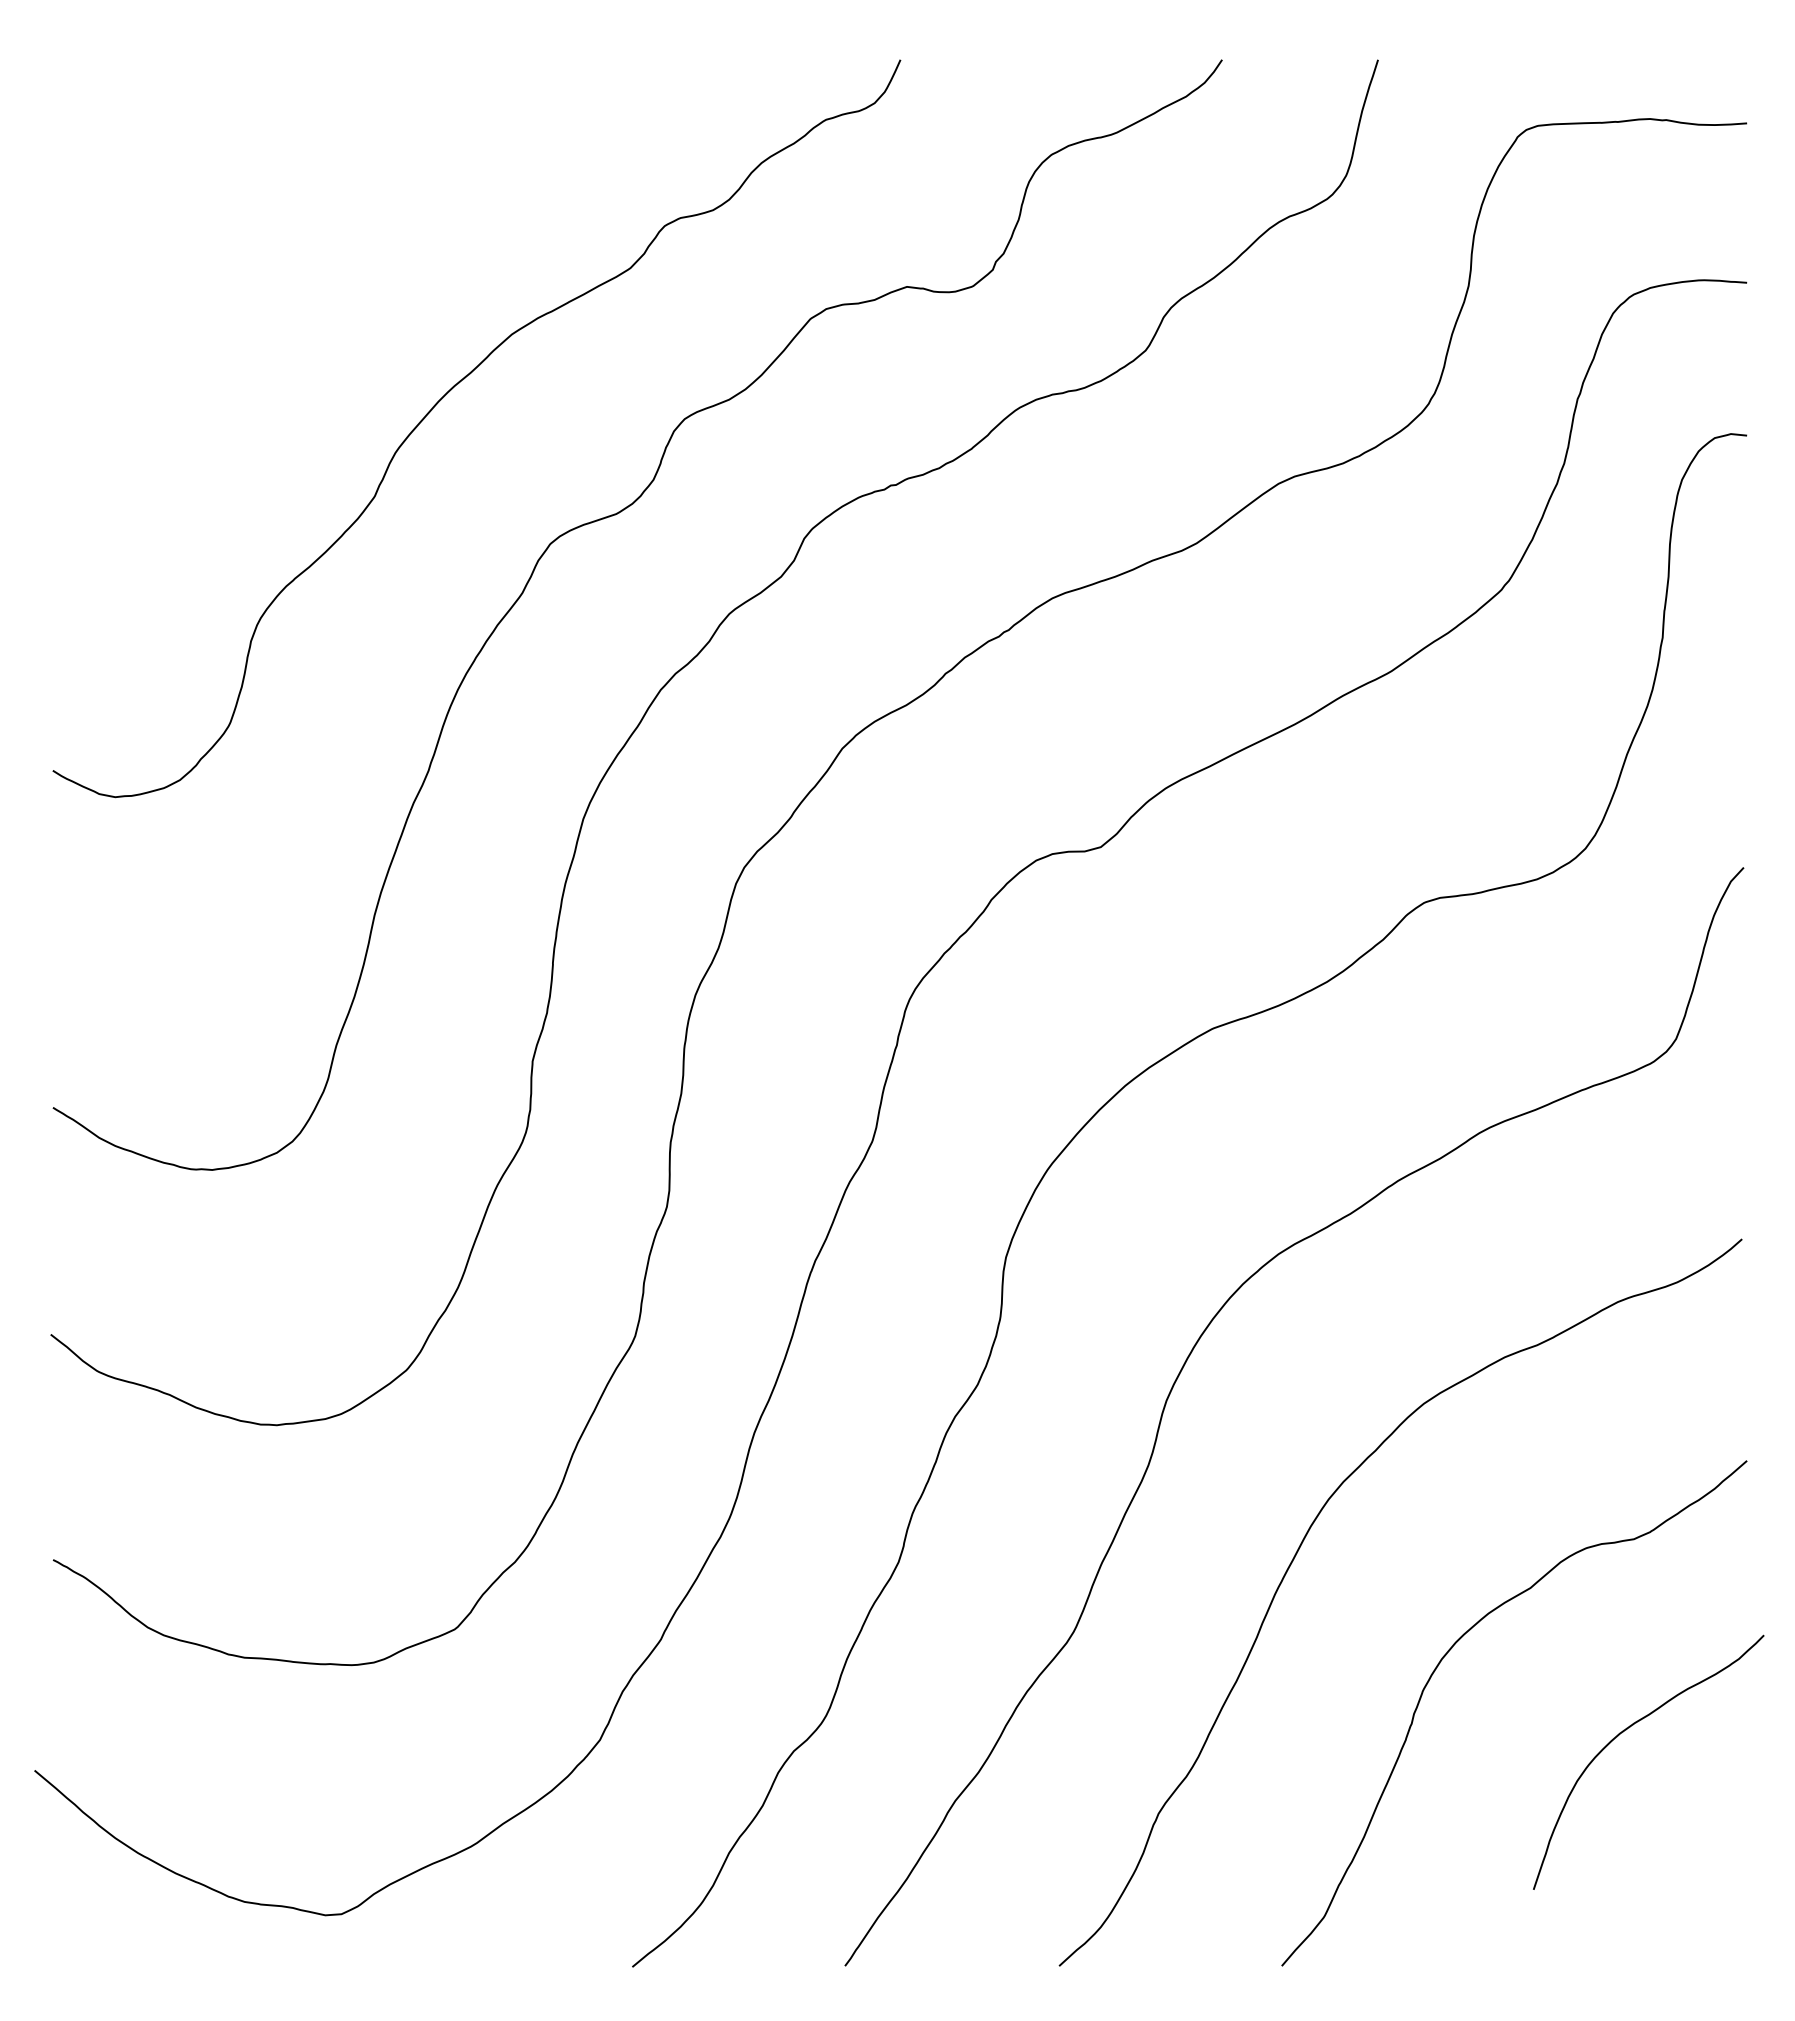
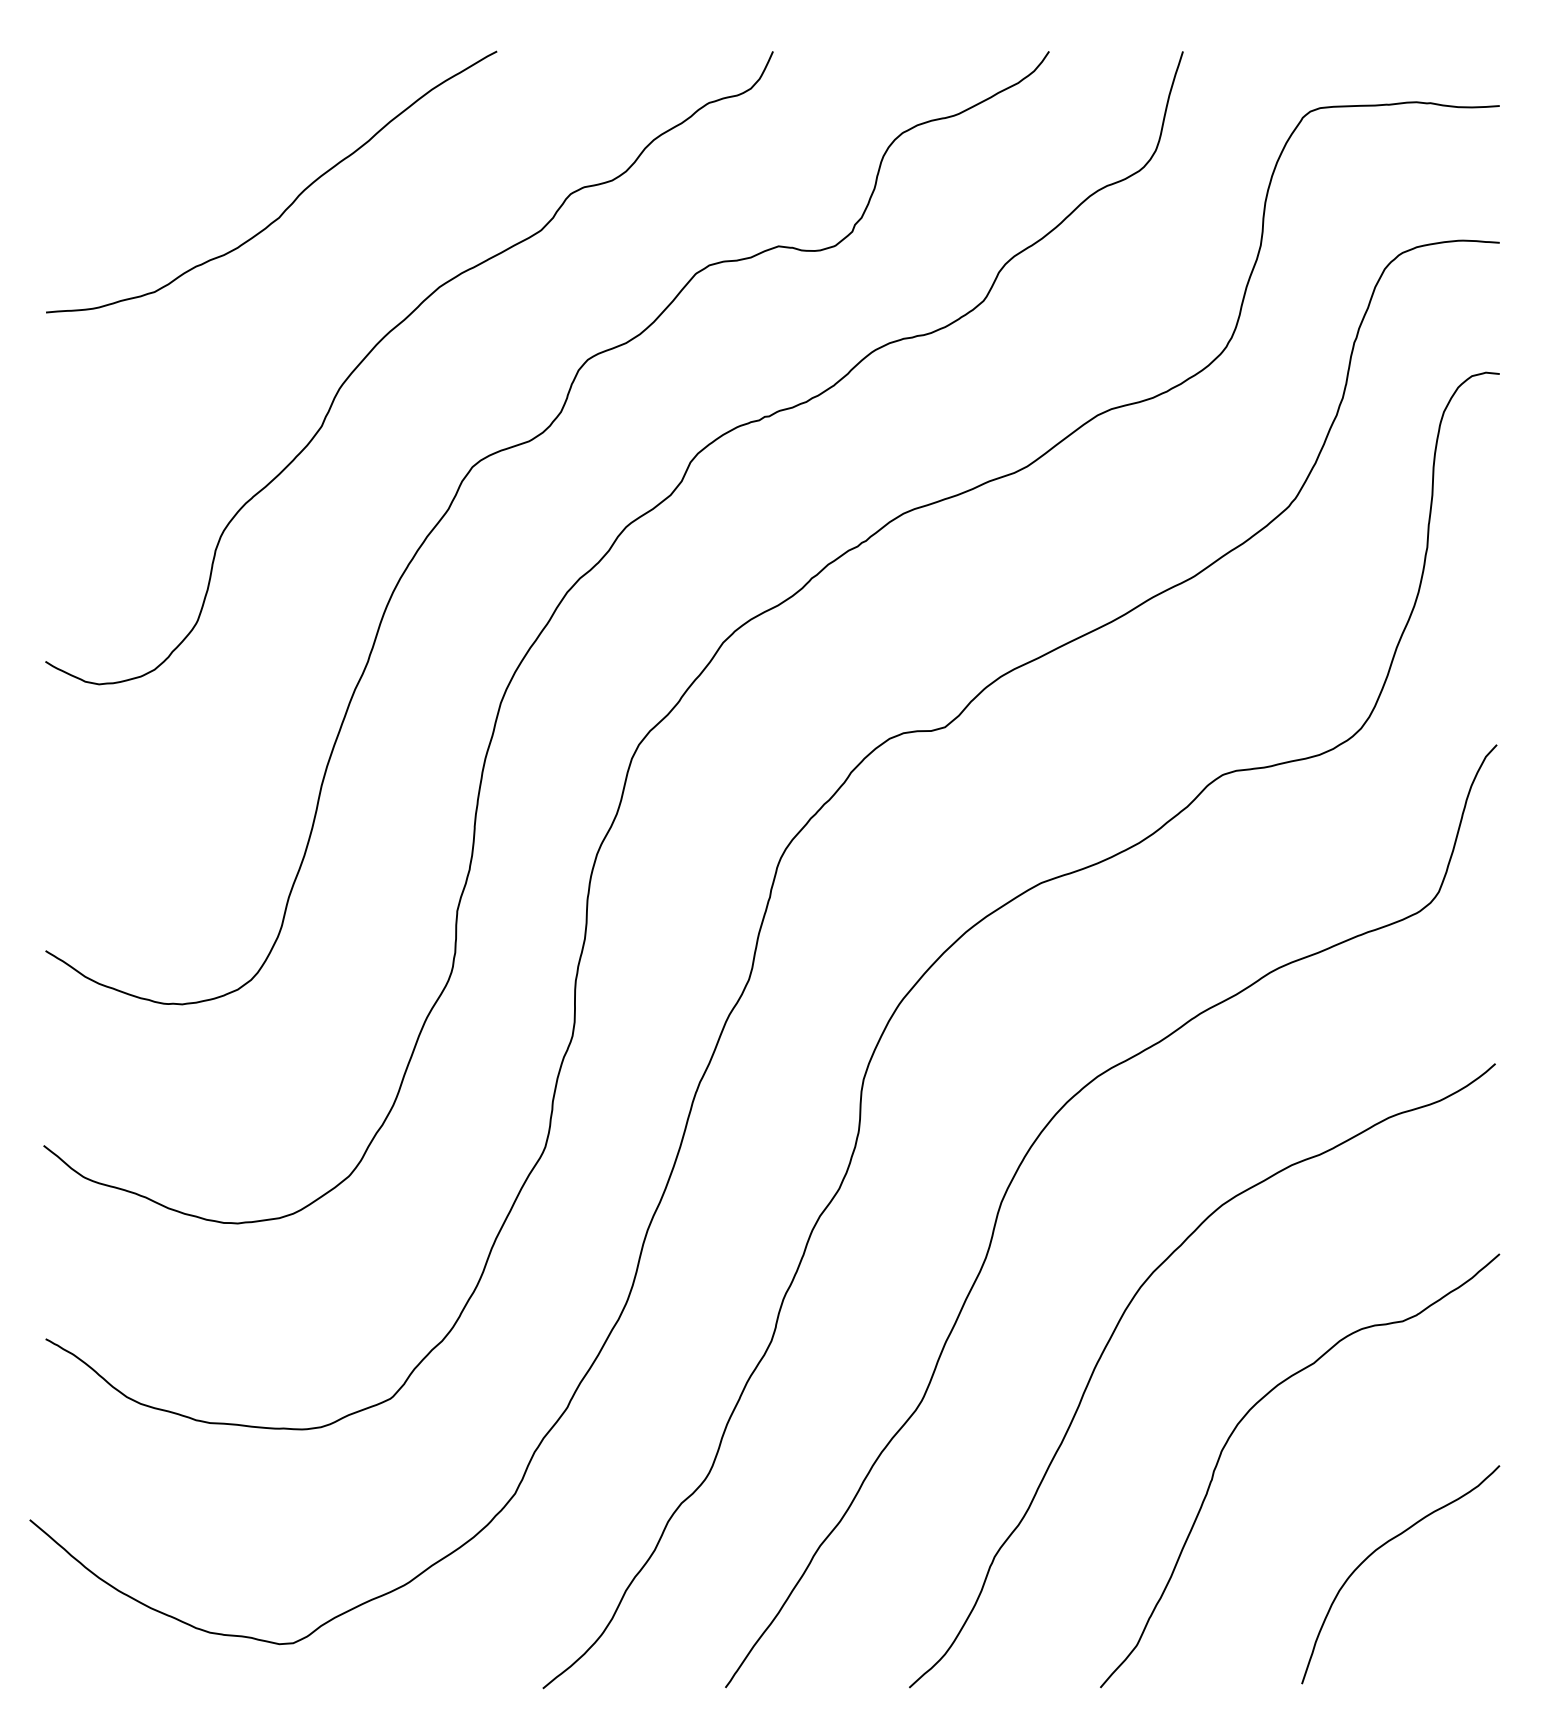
curve: (343, 231) -> (294, 198), added
curve: (1626, 1730) -> (1381, 1547), moved

